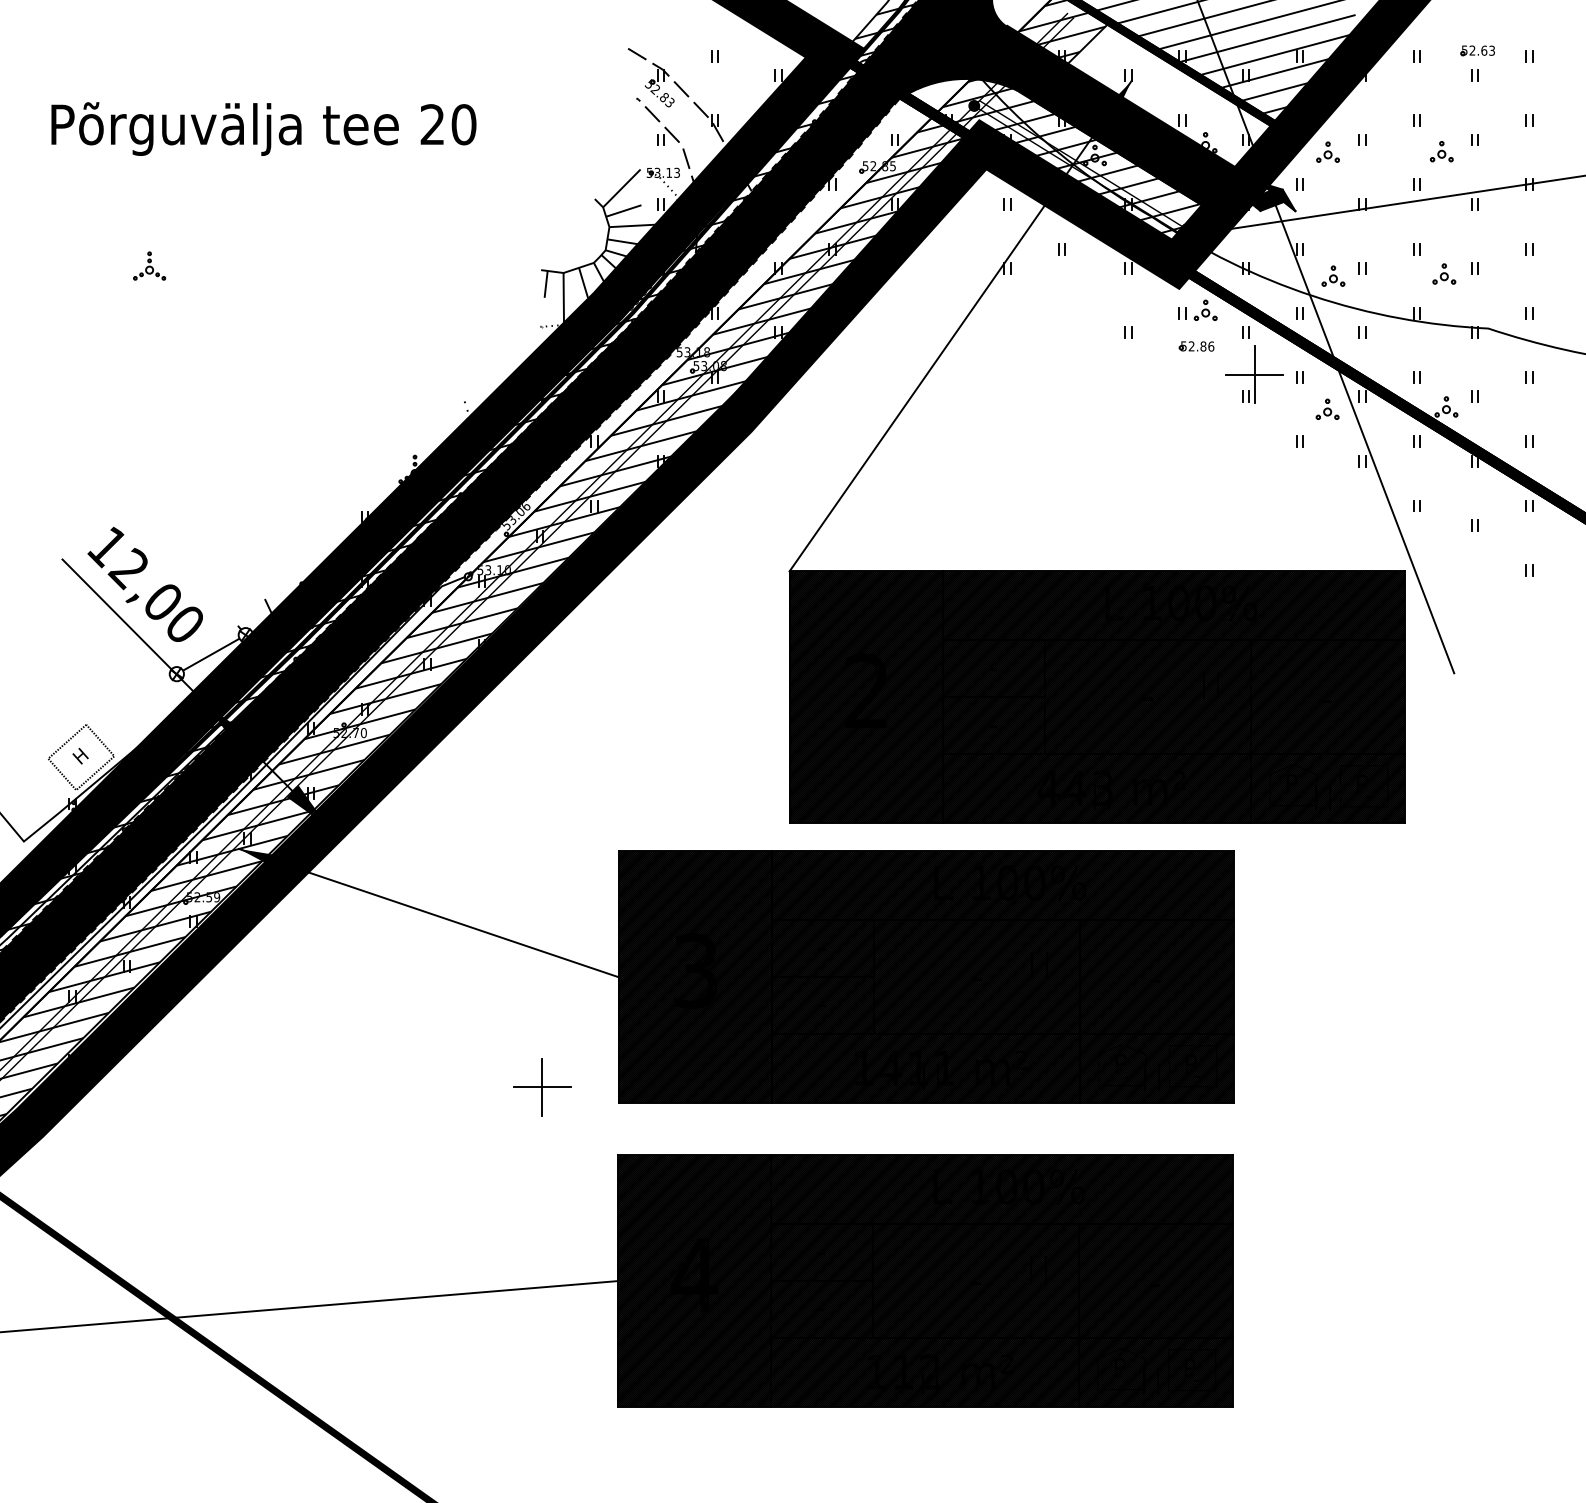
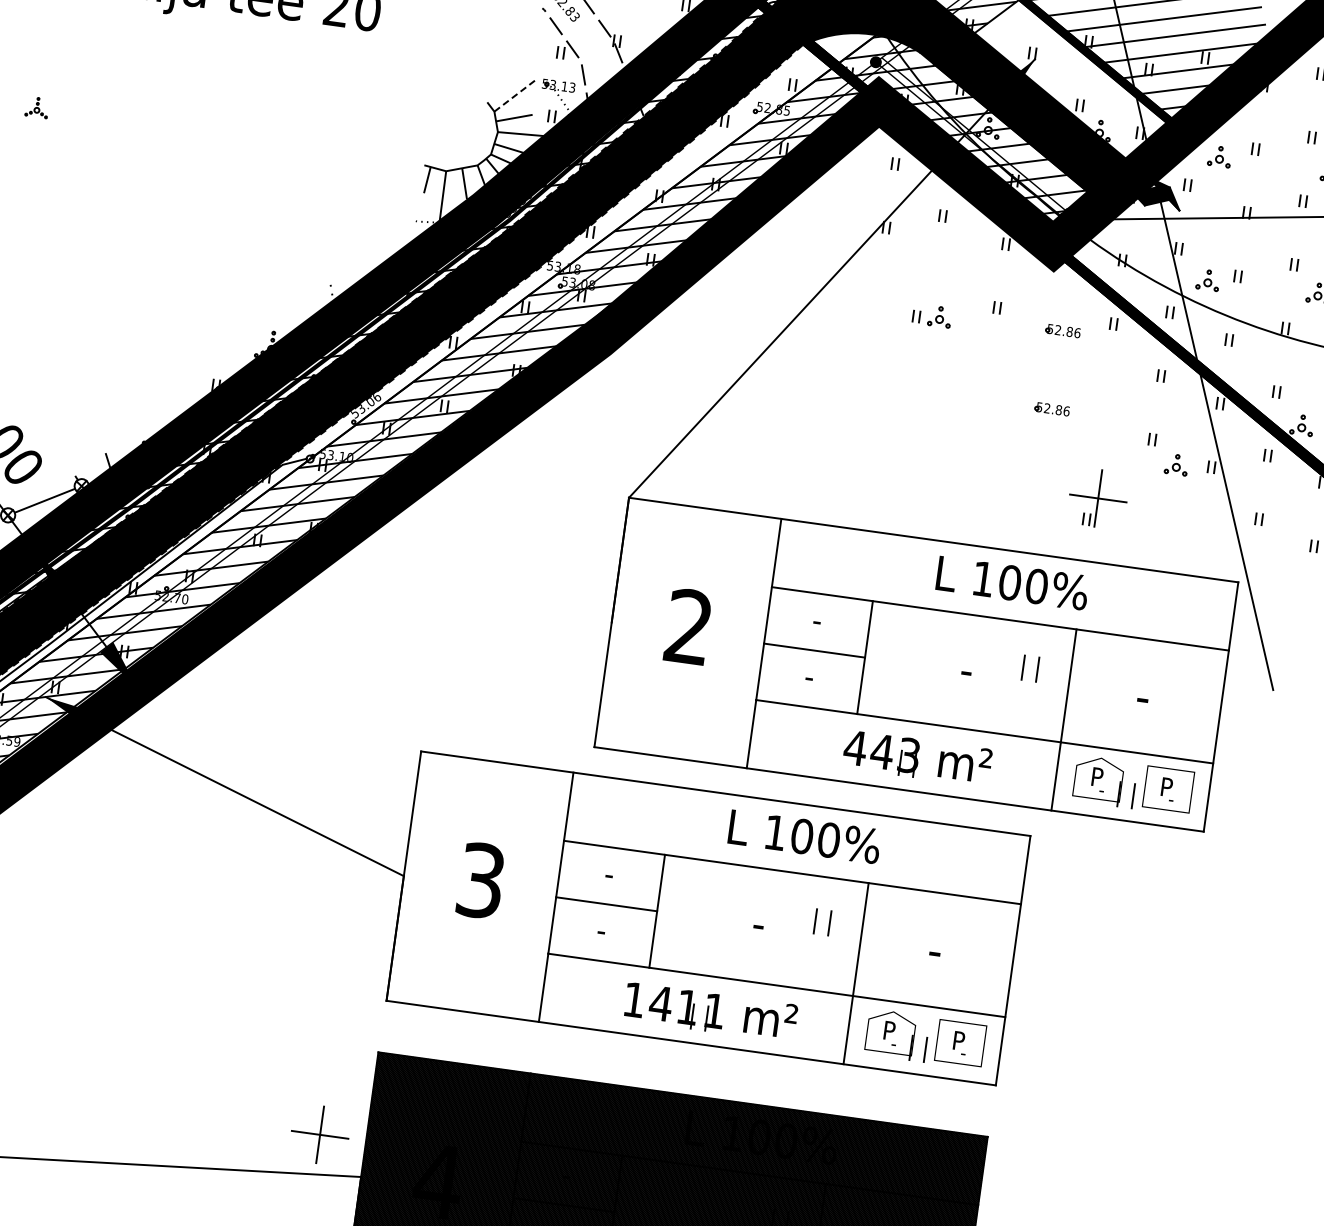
line: (621, 188) -> (515, 95), solid -> dashed
part: (149, 265) -> (37, 106), size x0.7
part: (1197, 309) -> (931, 314), moved
part: (1254, 374) -> (1098, 498), moved
part: (1327, 408) -> (1176, 463), moved
part: (1196, 425) -> (1052, 409), added
hatch: (1096, 697) -> (915, 664), removed
hatch: (925, 977) -> (707, 918), removed
part: (542, 1087) -> (320, 1135), moved

